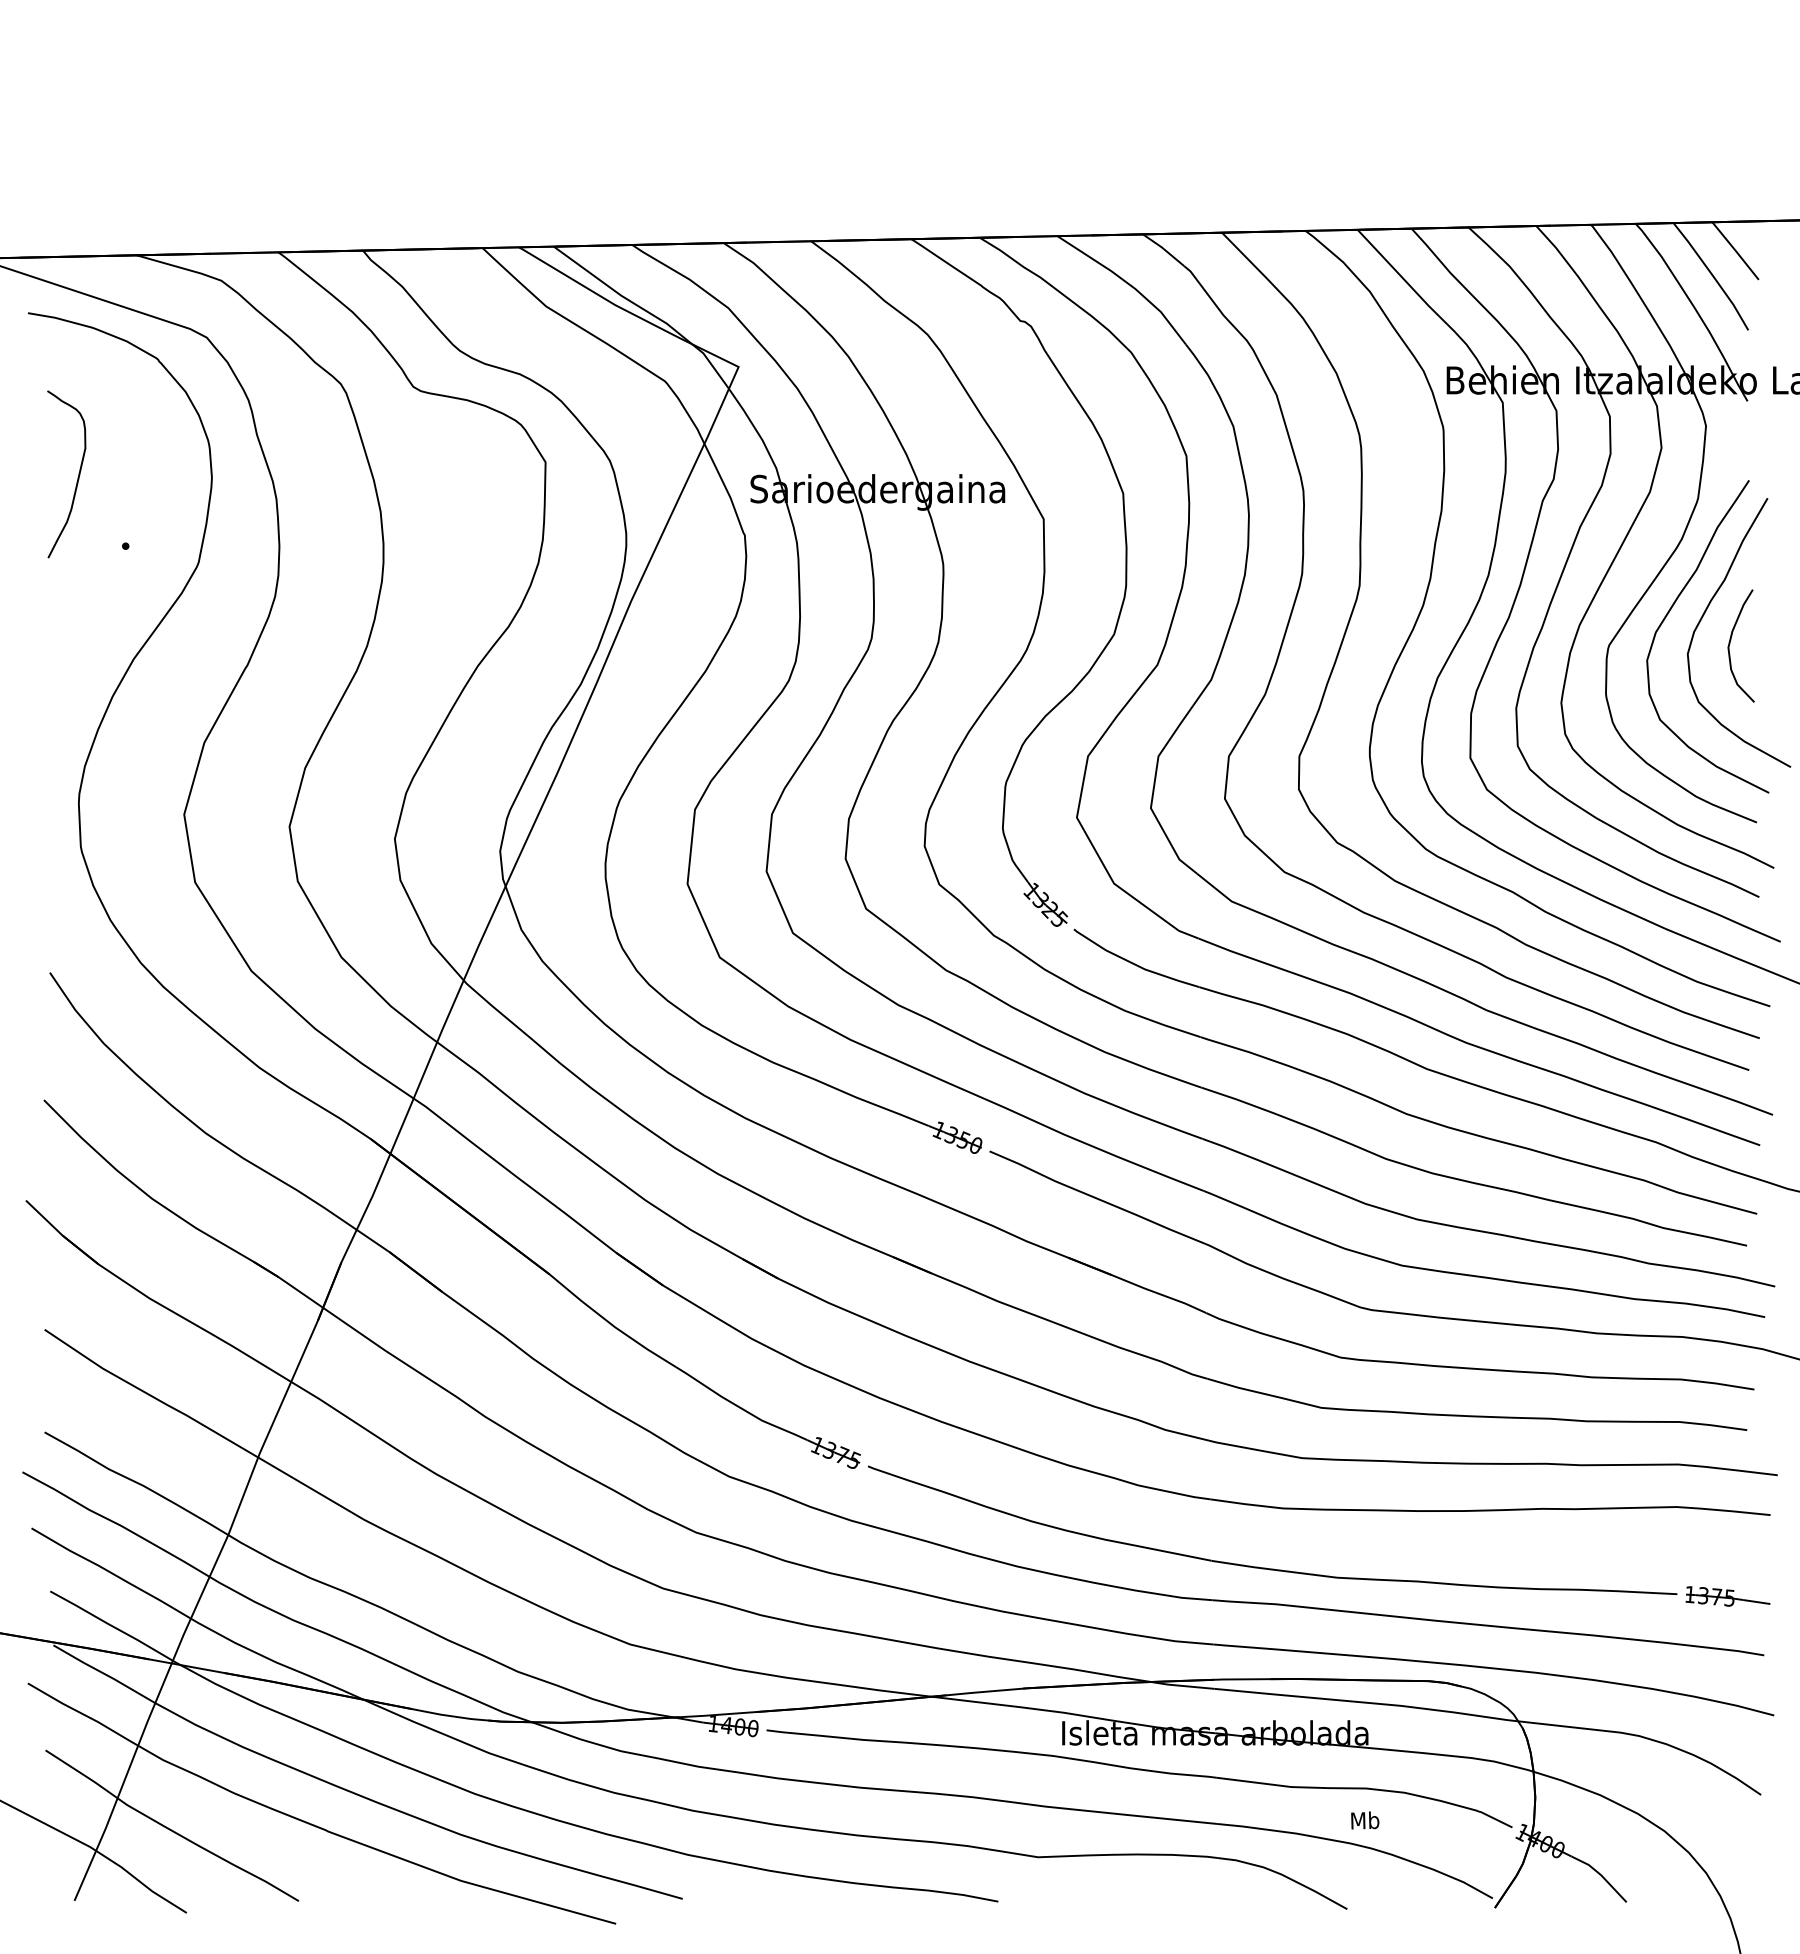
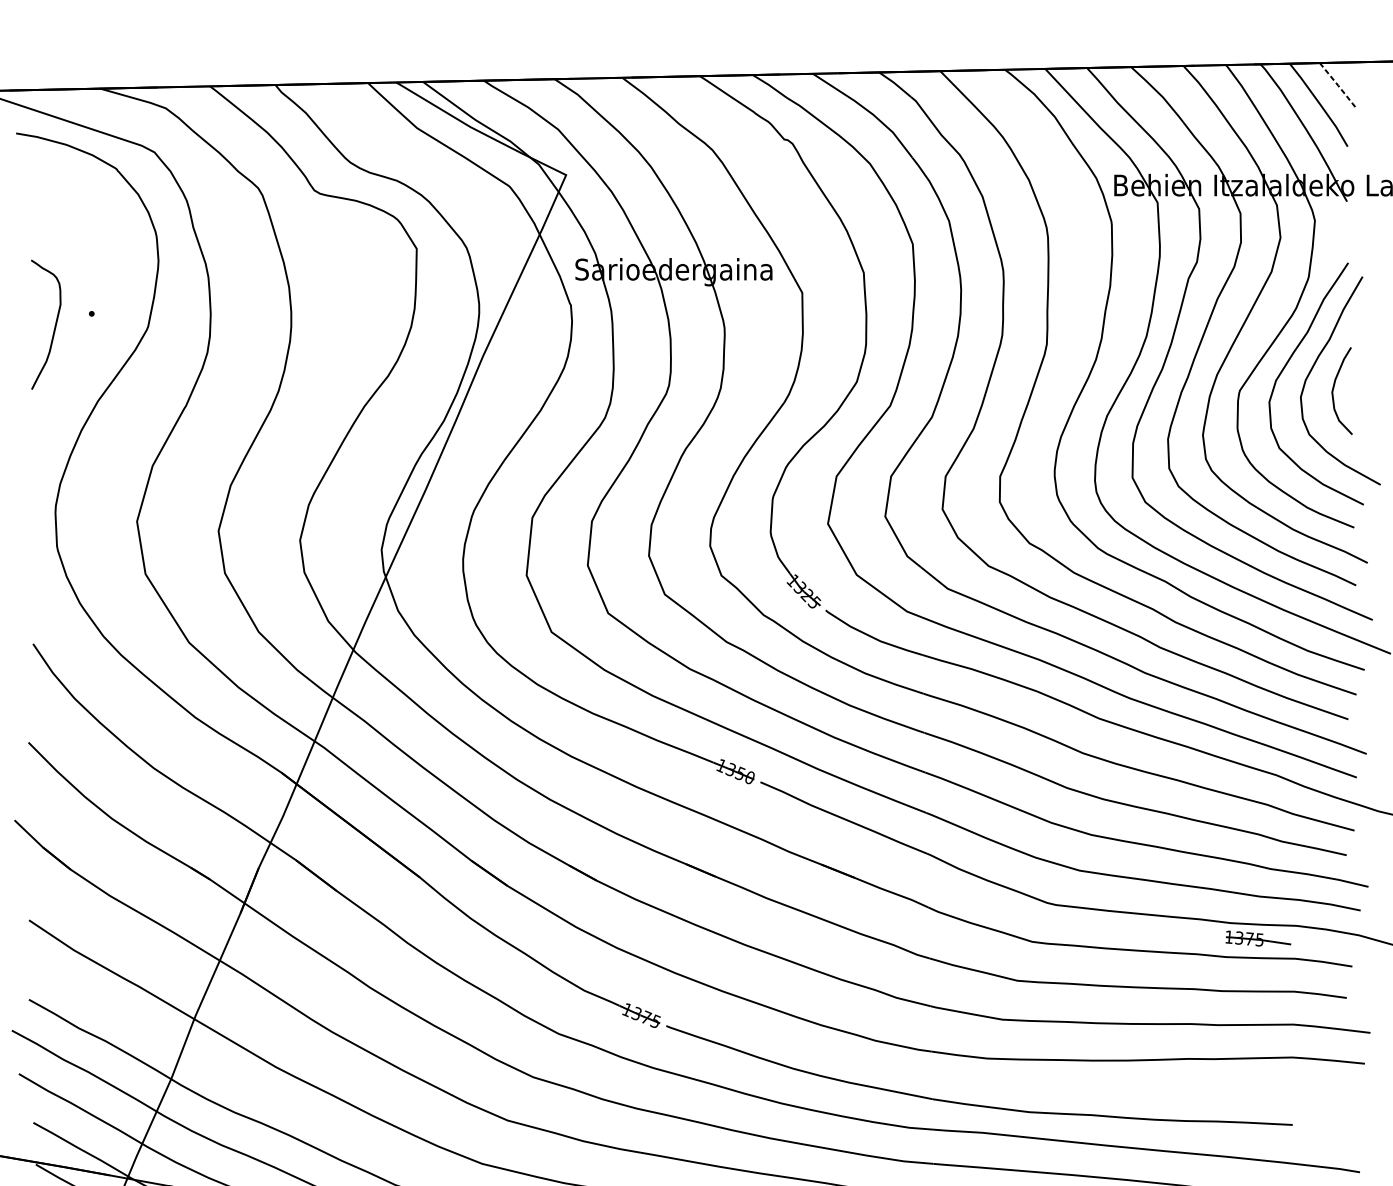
line: (1736, 251) -> (1338, 85), solid -> dashed
curve: (77, 477) -> (54, 327), moved
part: (1727, 1596) -> (1258, 938), moved

